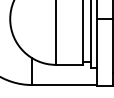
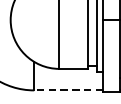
line: (64, 85) -> (68, 90), solid -> dashed

